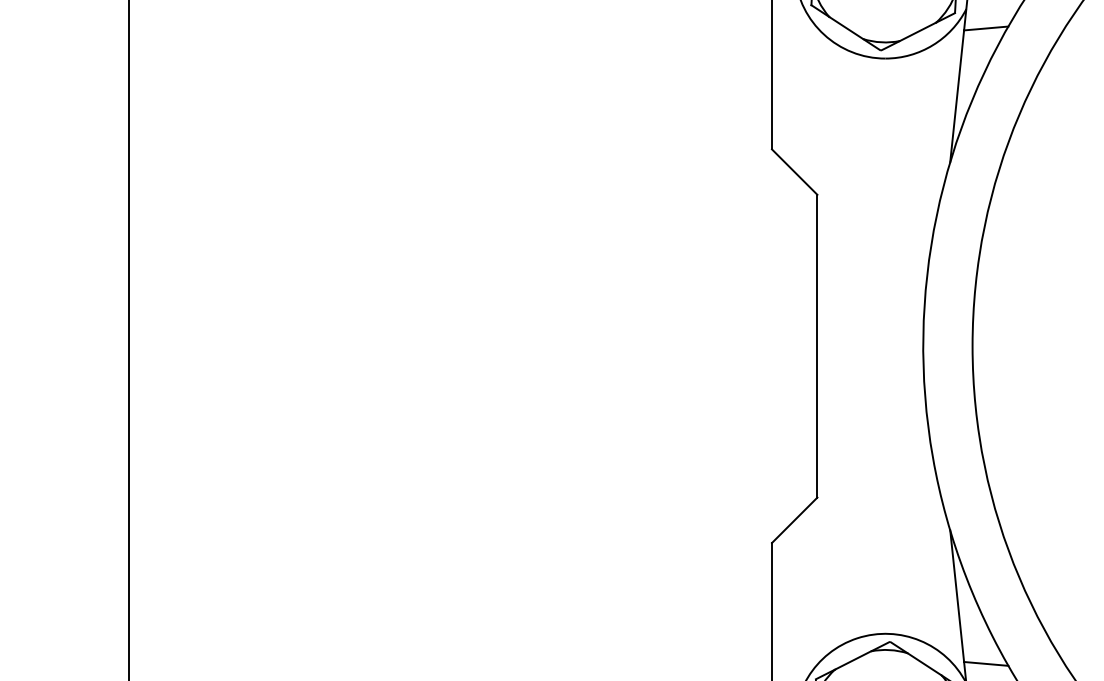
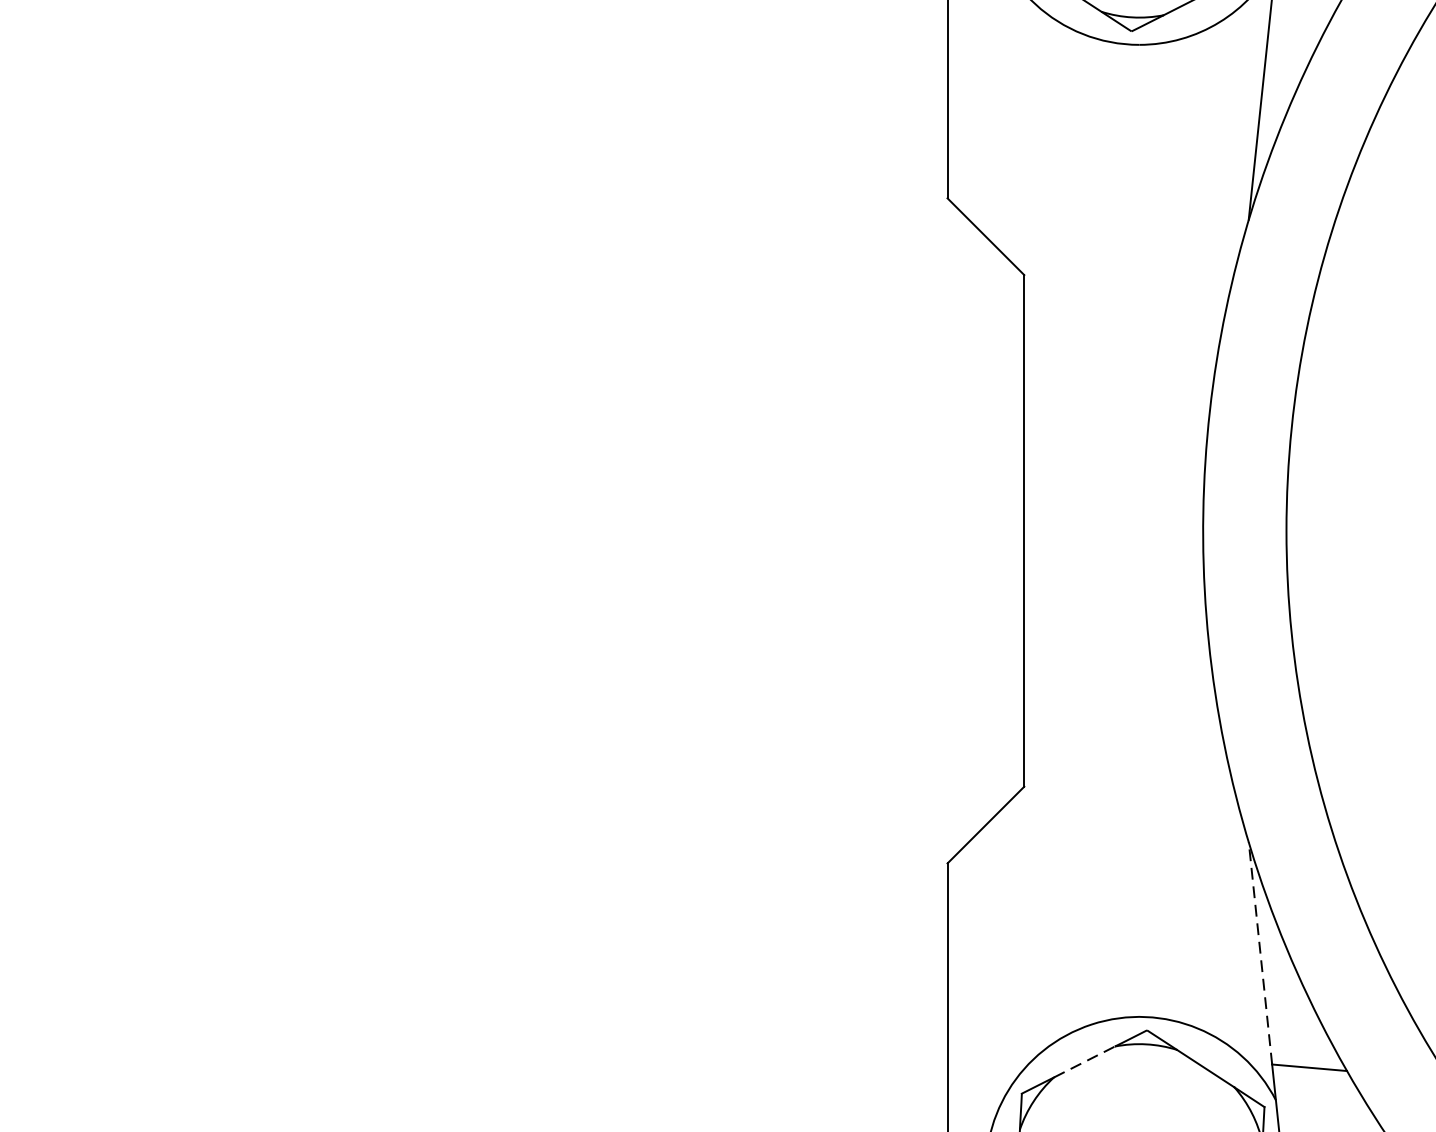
line: (957, 595) -> (1261, 952), solid -> dashed
line: (853, 660) -> (1085, 1061), solid -> dashed

